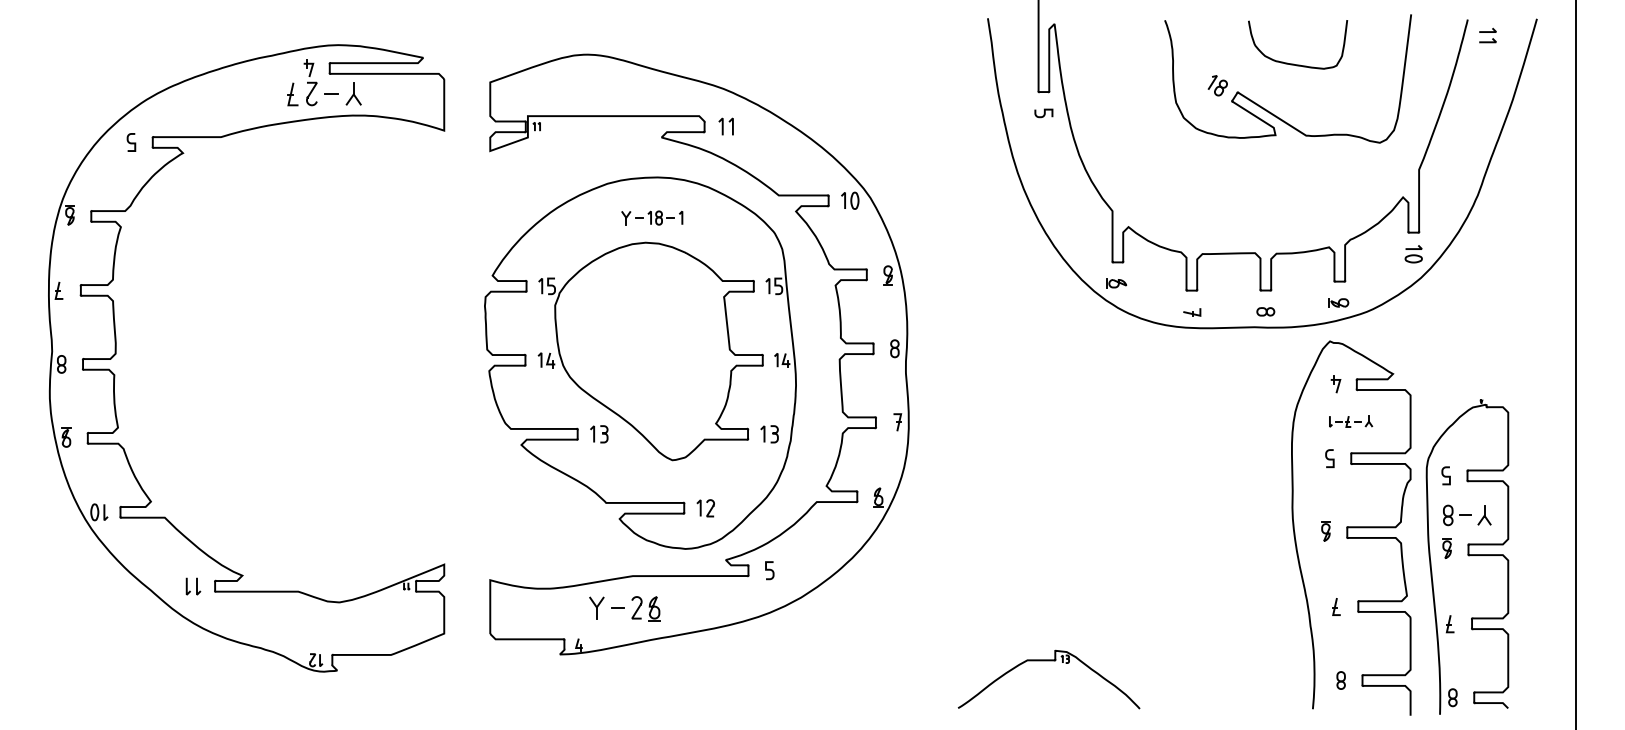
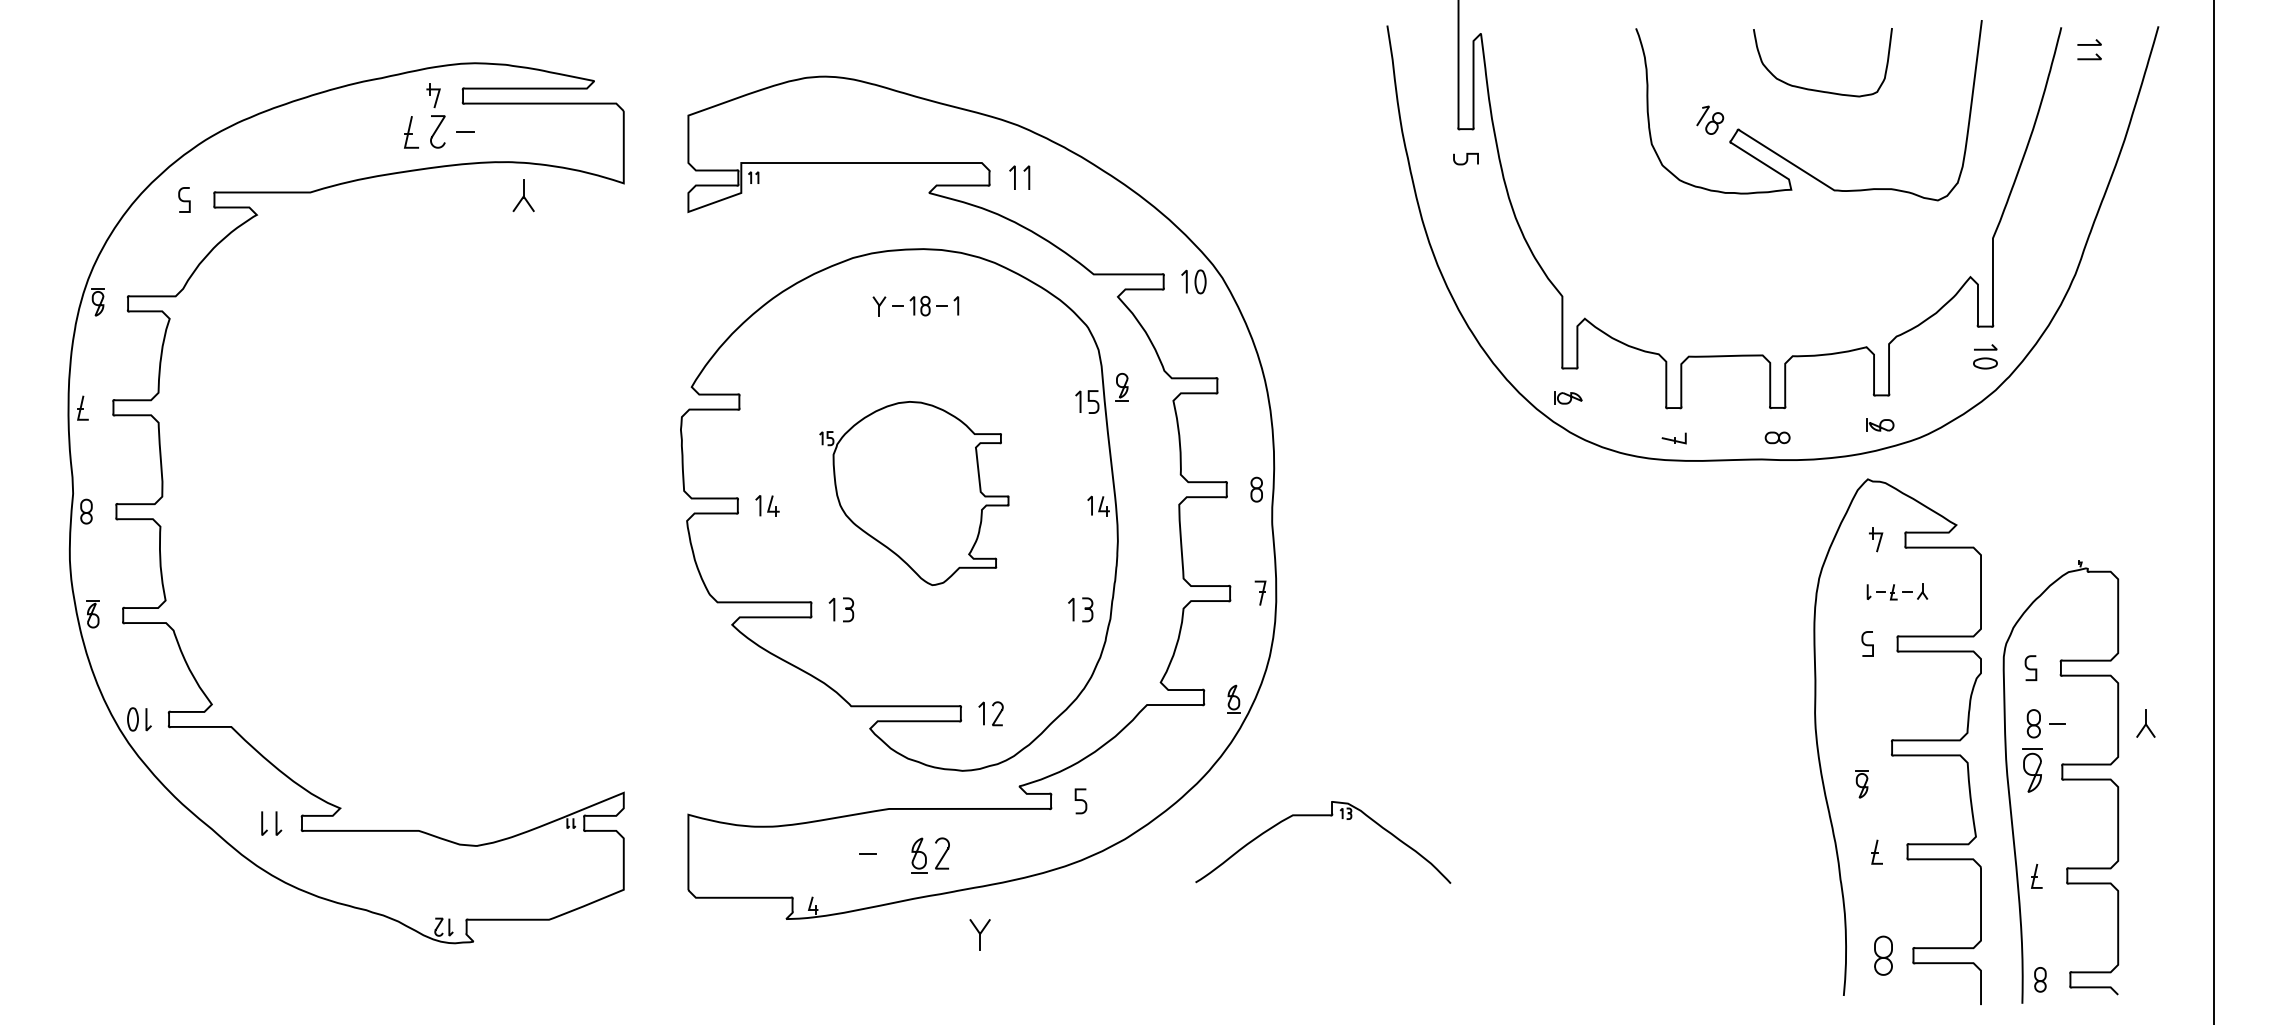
part: (353, 93) -> (523, 195), moved
part: (887, 275) -> (1121, 386), moved
part: (651, 351) -> (914, 493), size x0.6
part: (1484, 515) -> (2145, 723), moved
part: (1325, 531) -> (1861, 784), moved
part: (1446, 548) -> (2031, 770), size x1.6
part: (596, 607) -> (979, 934), moved
curve: (637, 608) -> (943, 854), moved
part: (1049, 661) -> (1323, 816), moved
part: (1341, 680) -> (1883, 955), size x1.6

